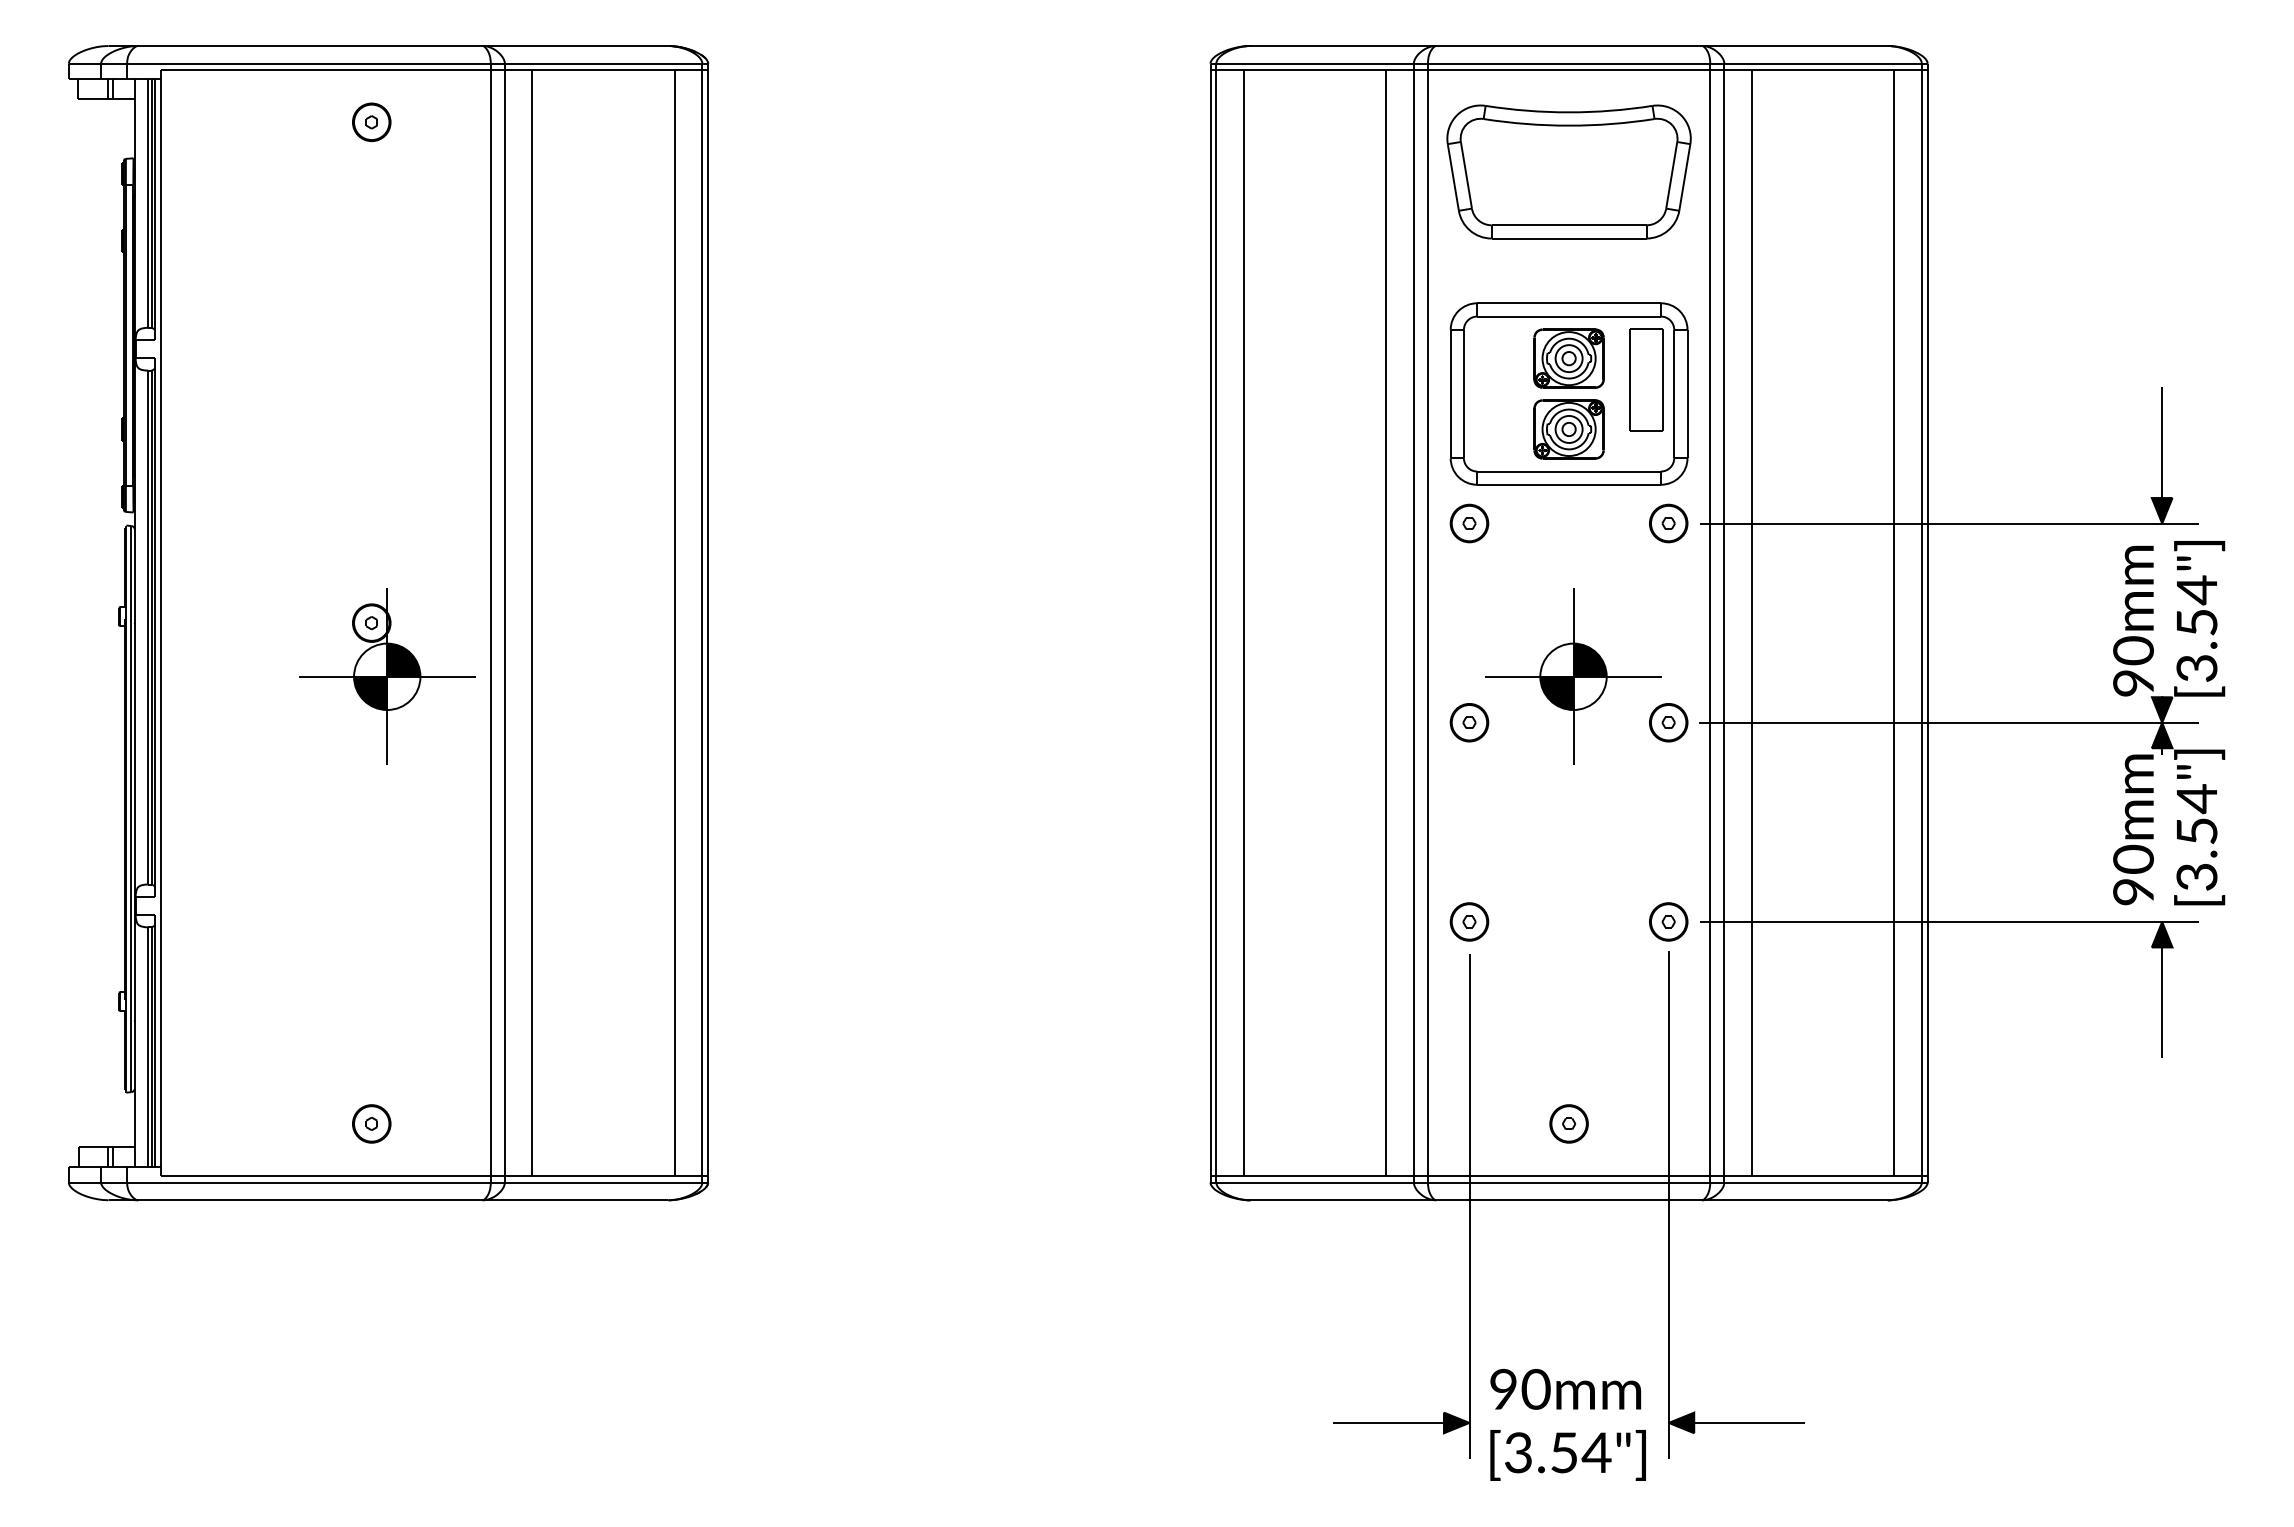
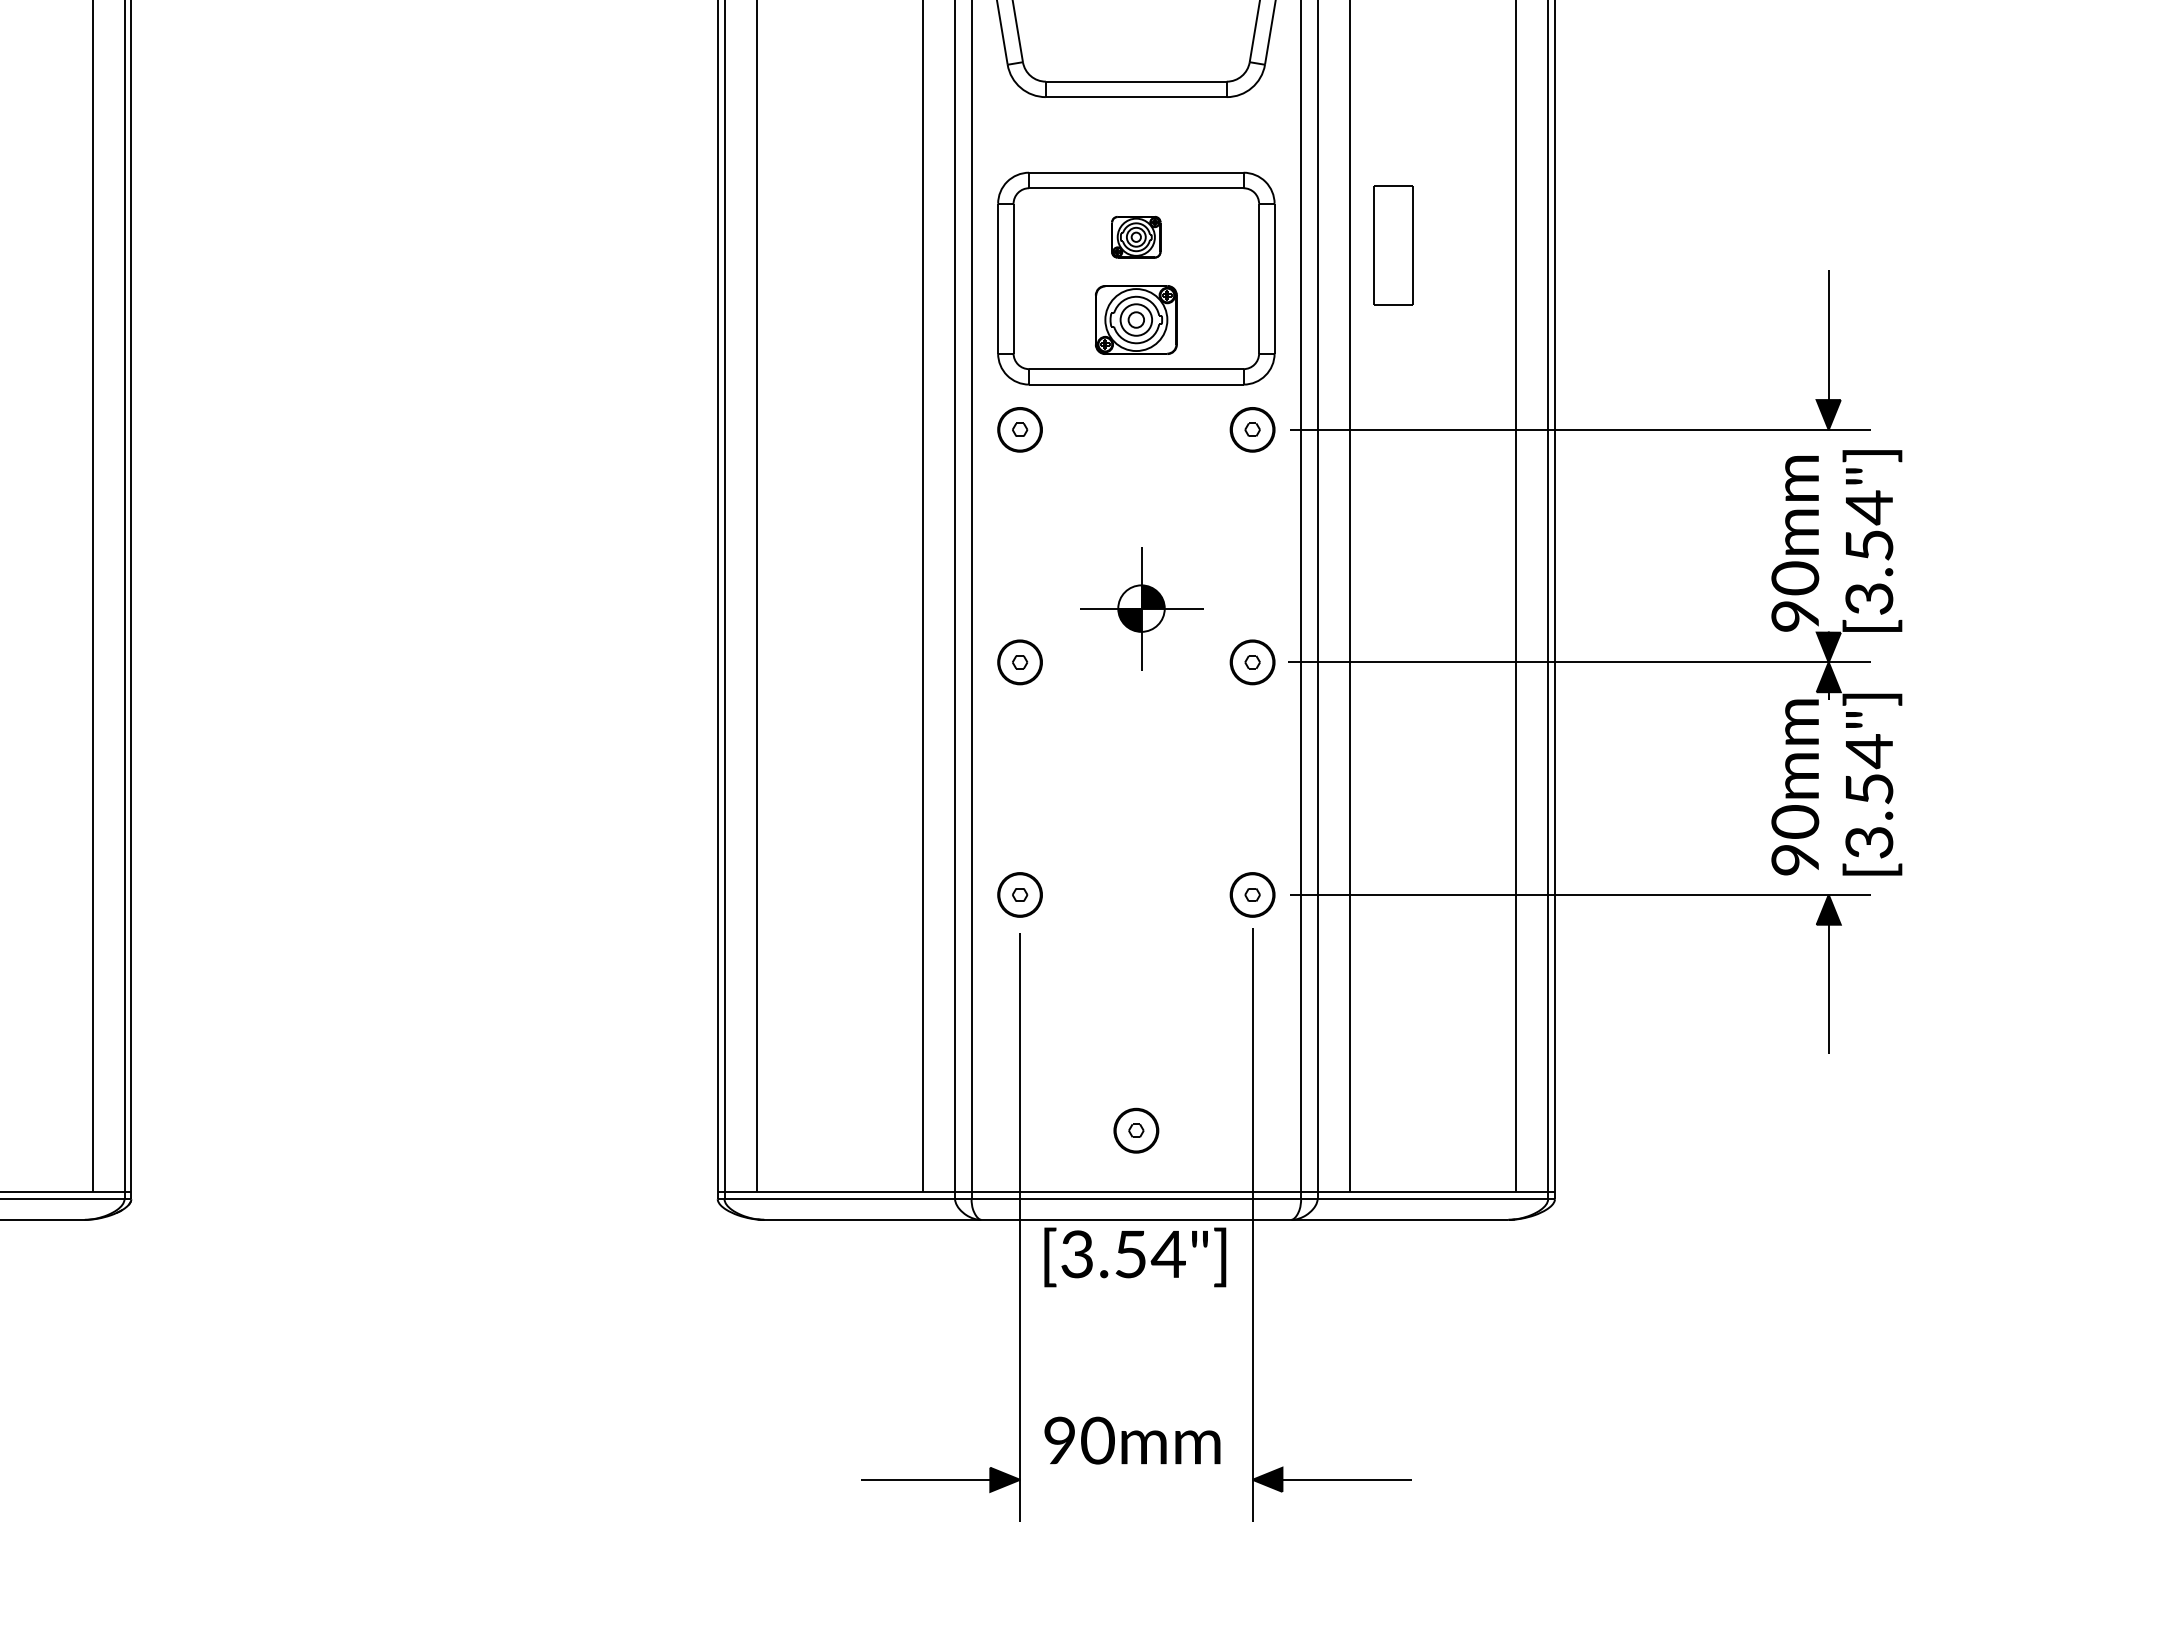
part: (1568, 358) -> (1135, 237), size x0.6
part: (1646, 379) -> (1393, 244), moved
part: (1573, 676) -> (1141, 608), size x0.6
text: (1567, 1455) -> (1134, 1257), moved

